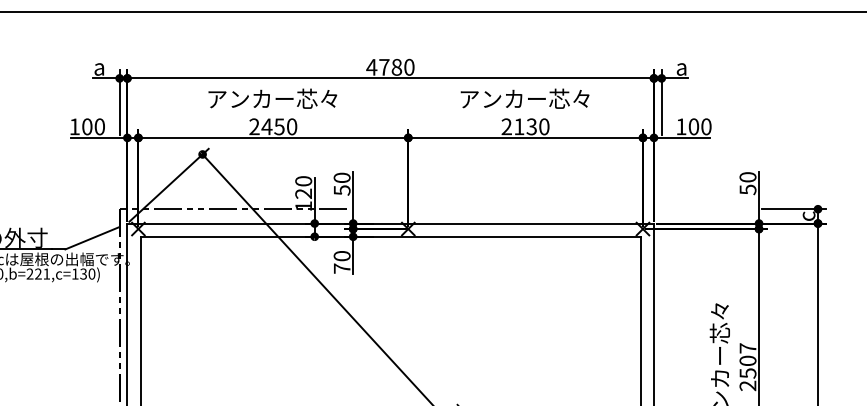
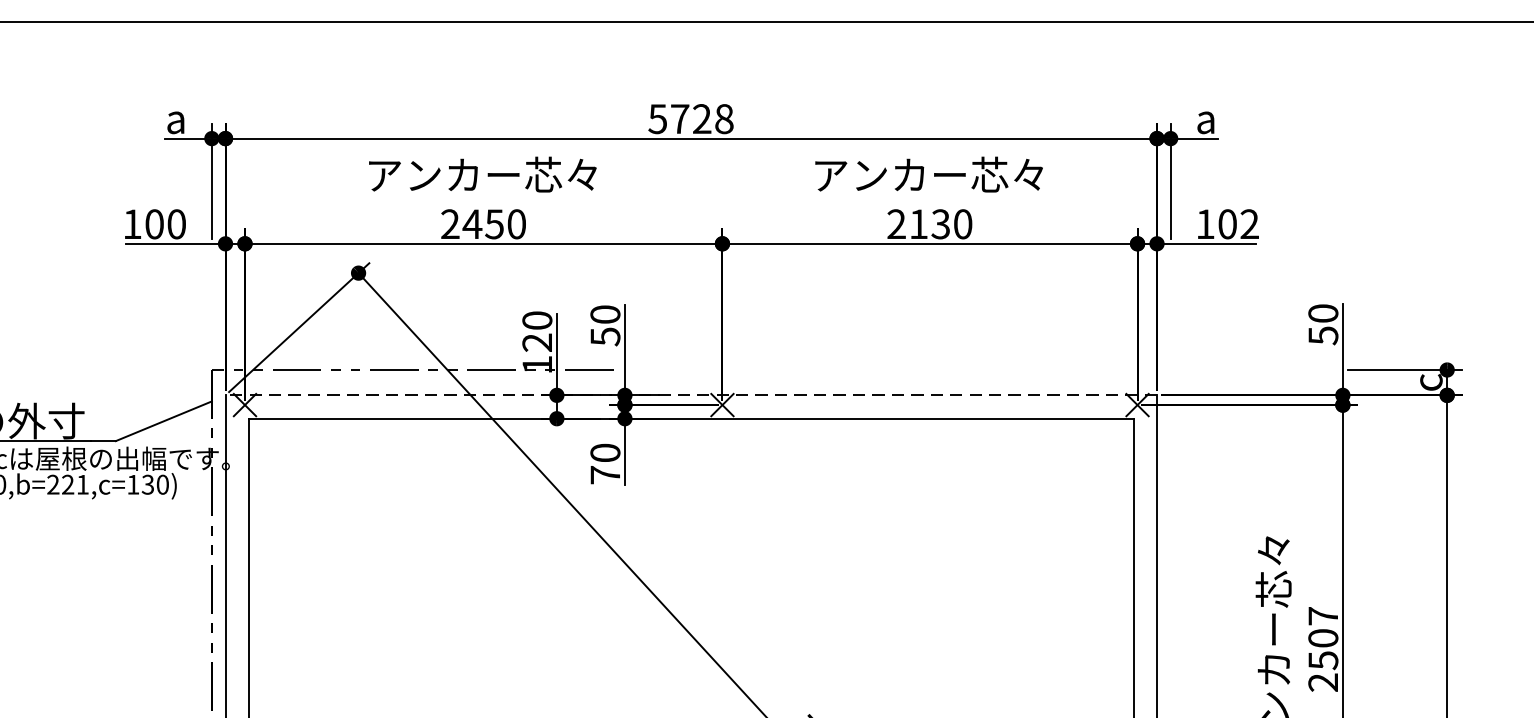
text: (390, 67) -> (690, 119), 4780 -> 5728
text: (706, 126) -> (1249, 223), 100 -> 102
line: (390, 223) -> (690, 395), solid -> dashed

